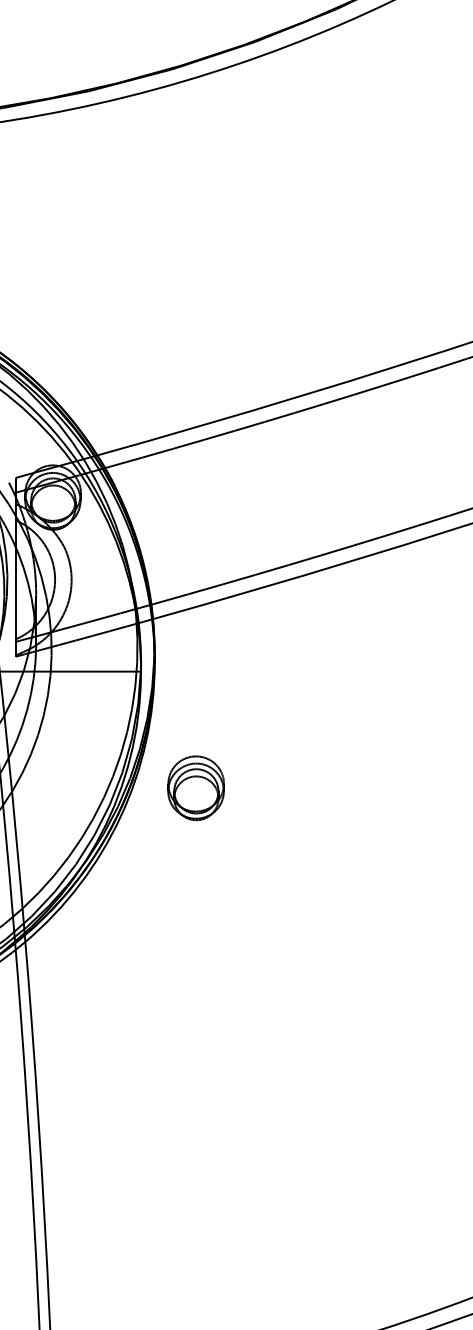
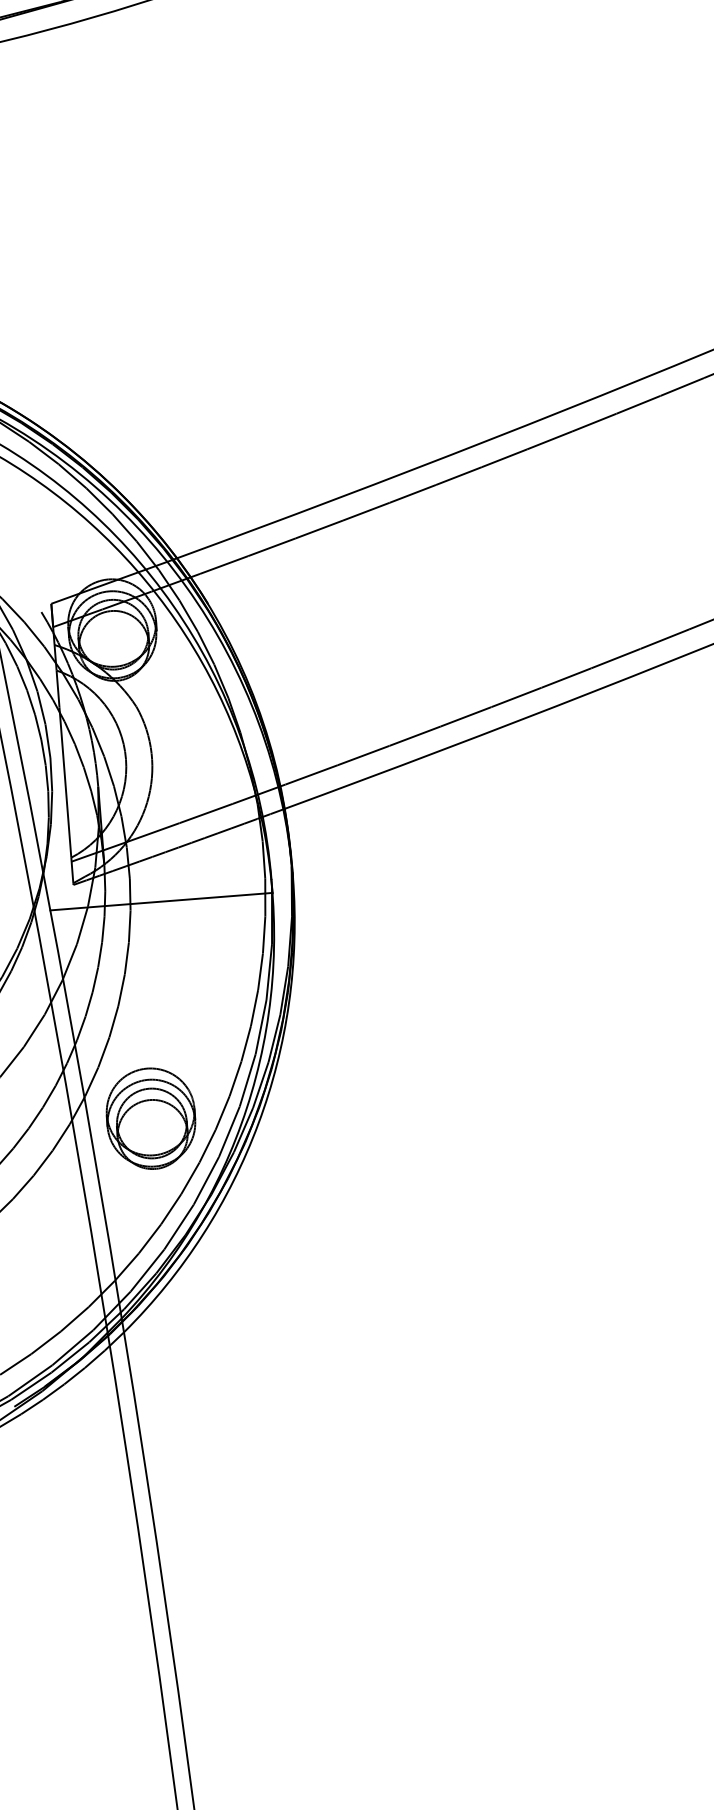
part: (195, 788) -> (150, 1119), moved

